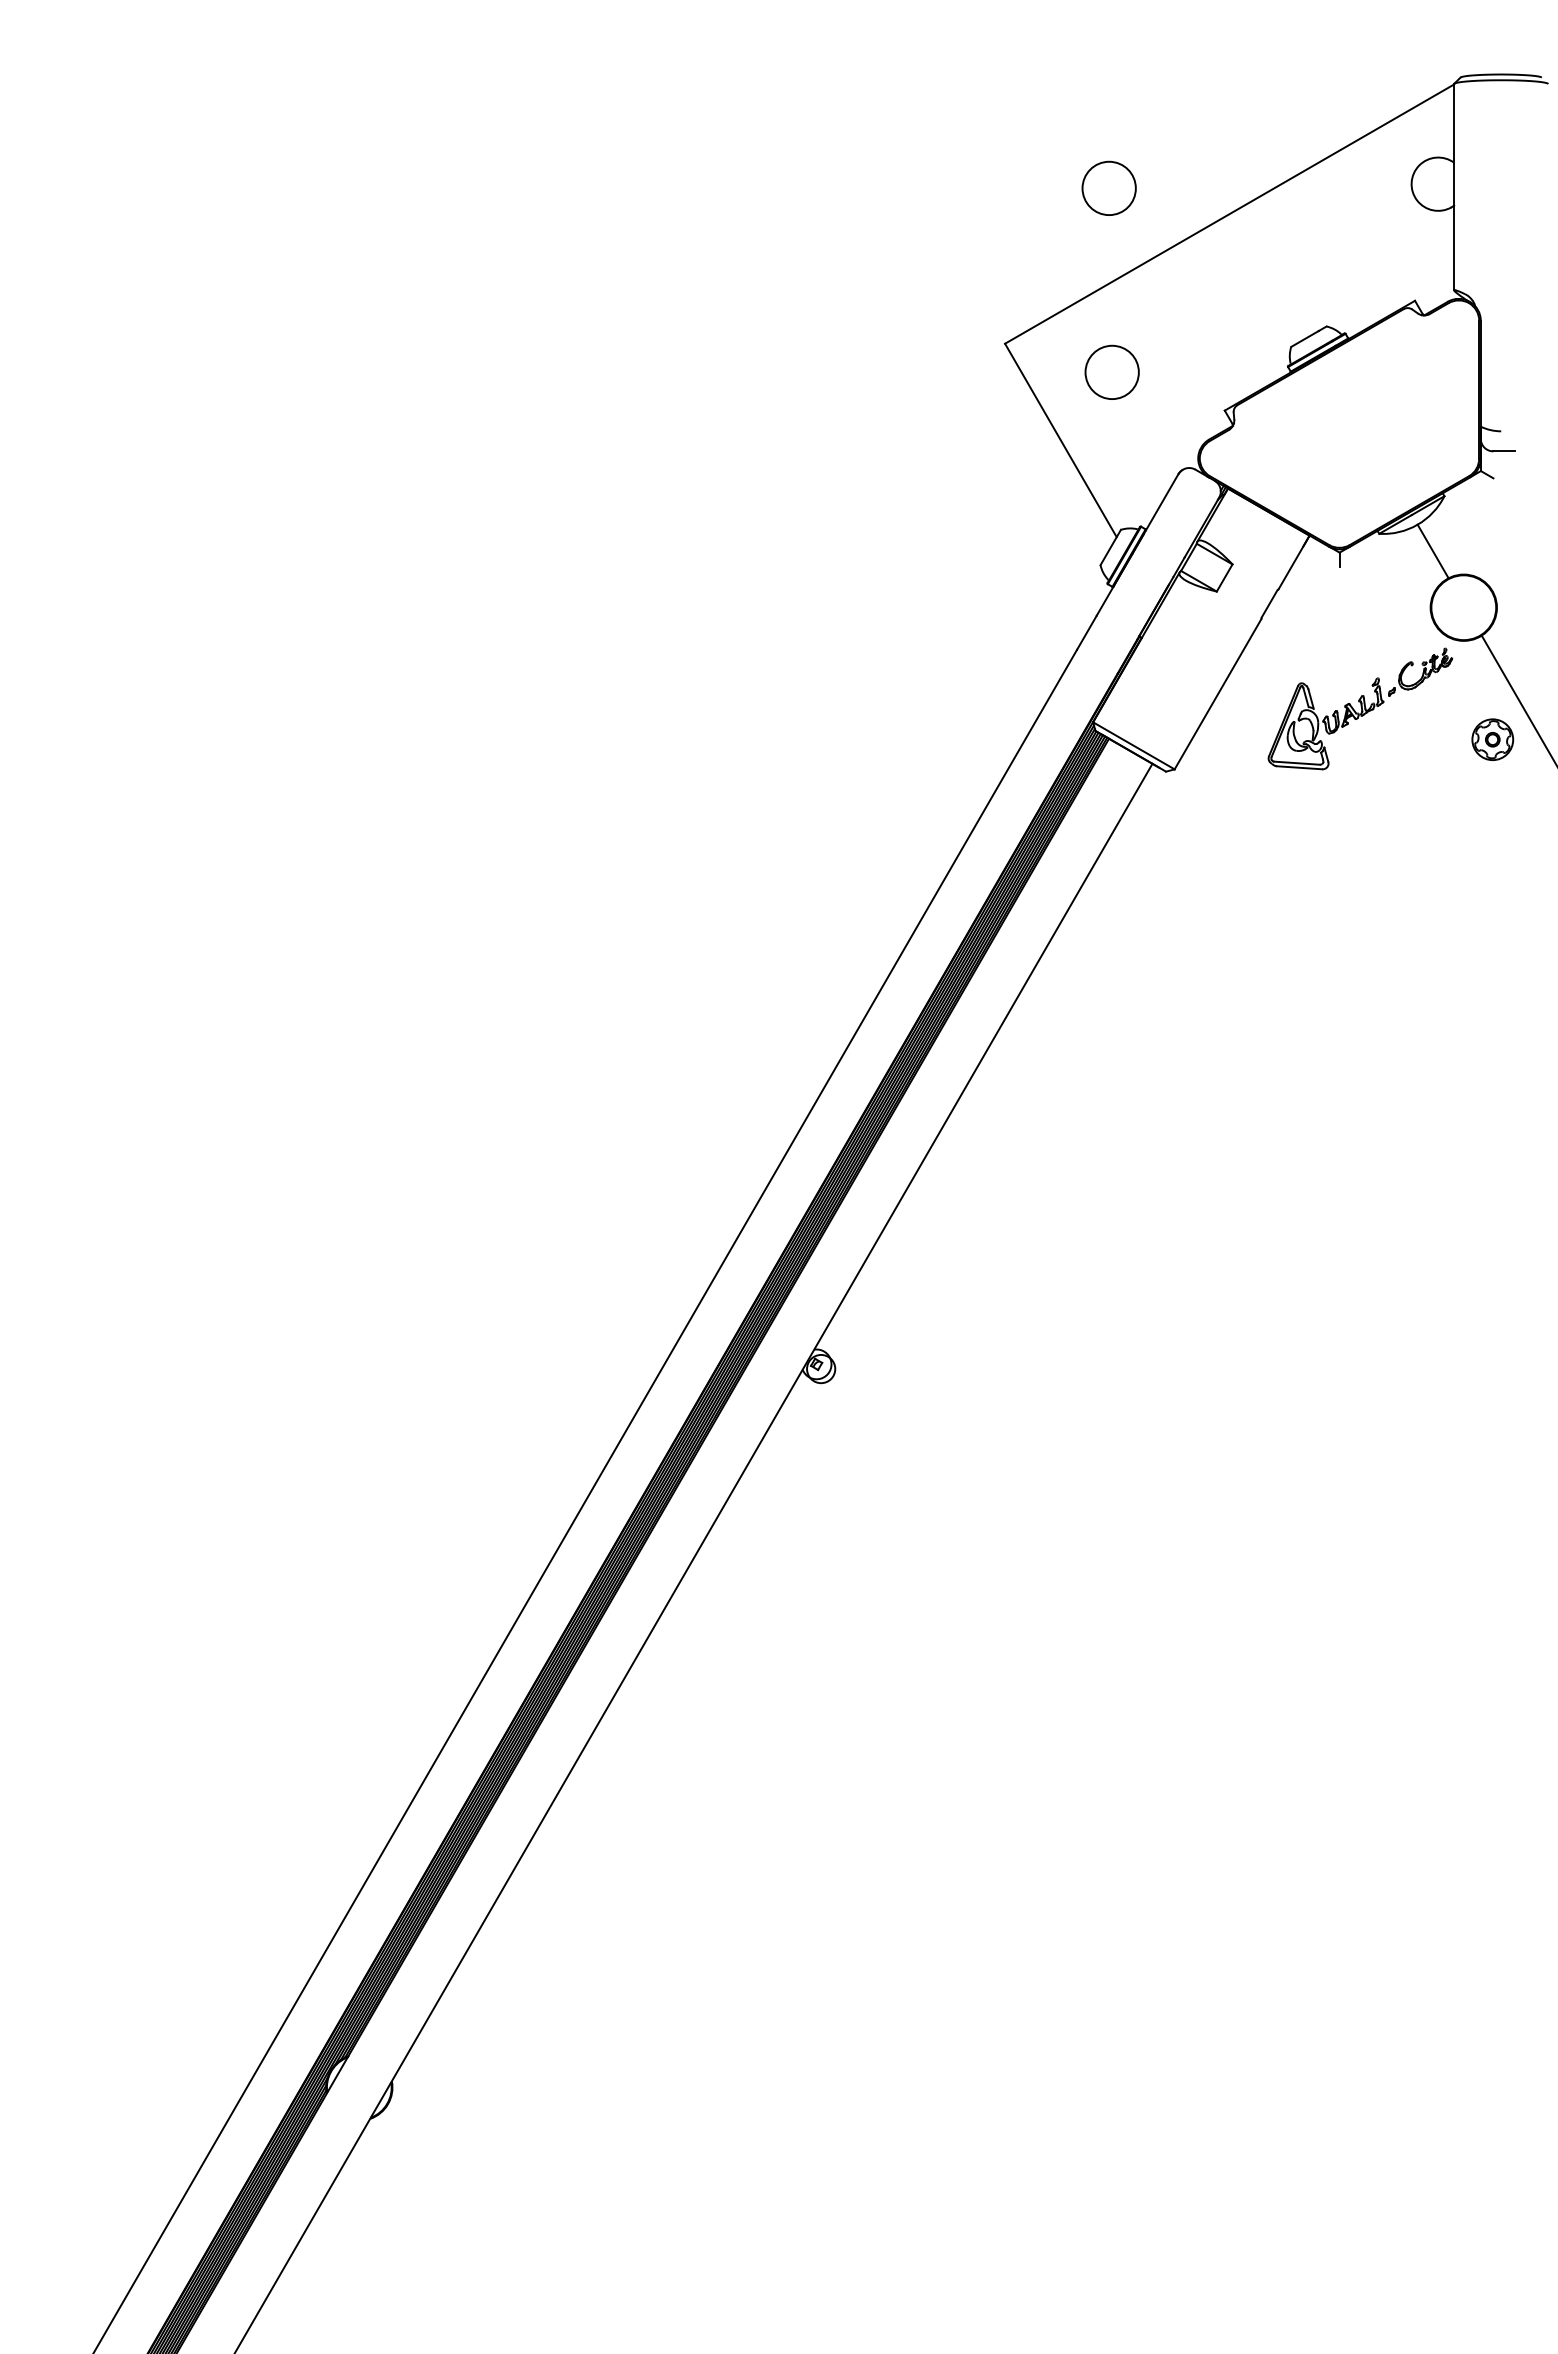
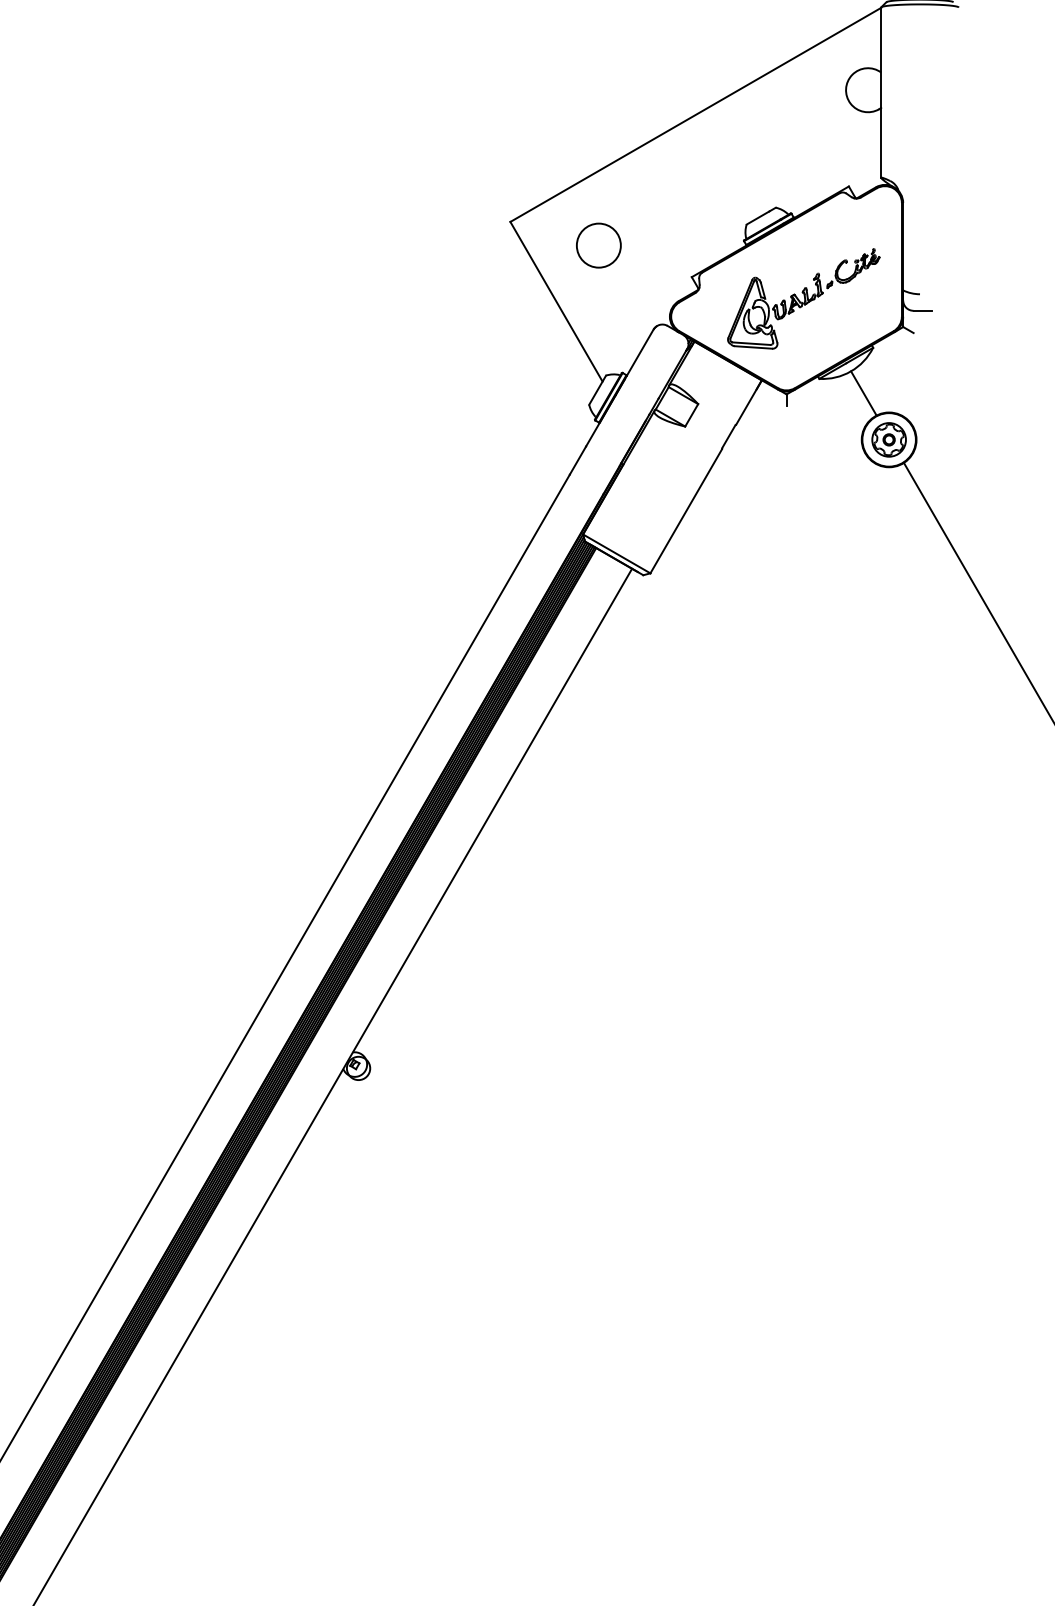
circle: (1108, 187) -> (595, 92), removed
part: (1360, 708) -> (803, 298), moved
part: (1492, 739) -> (888, 439), moved

